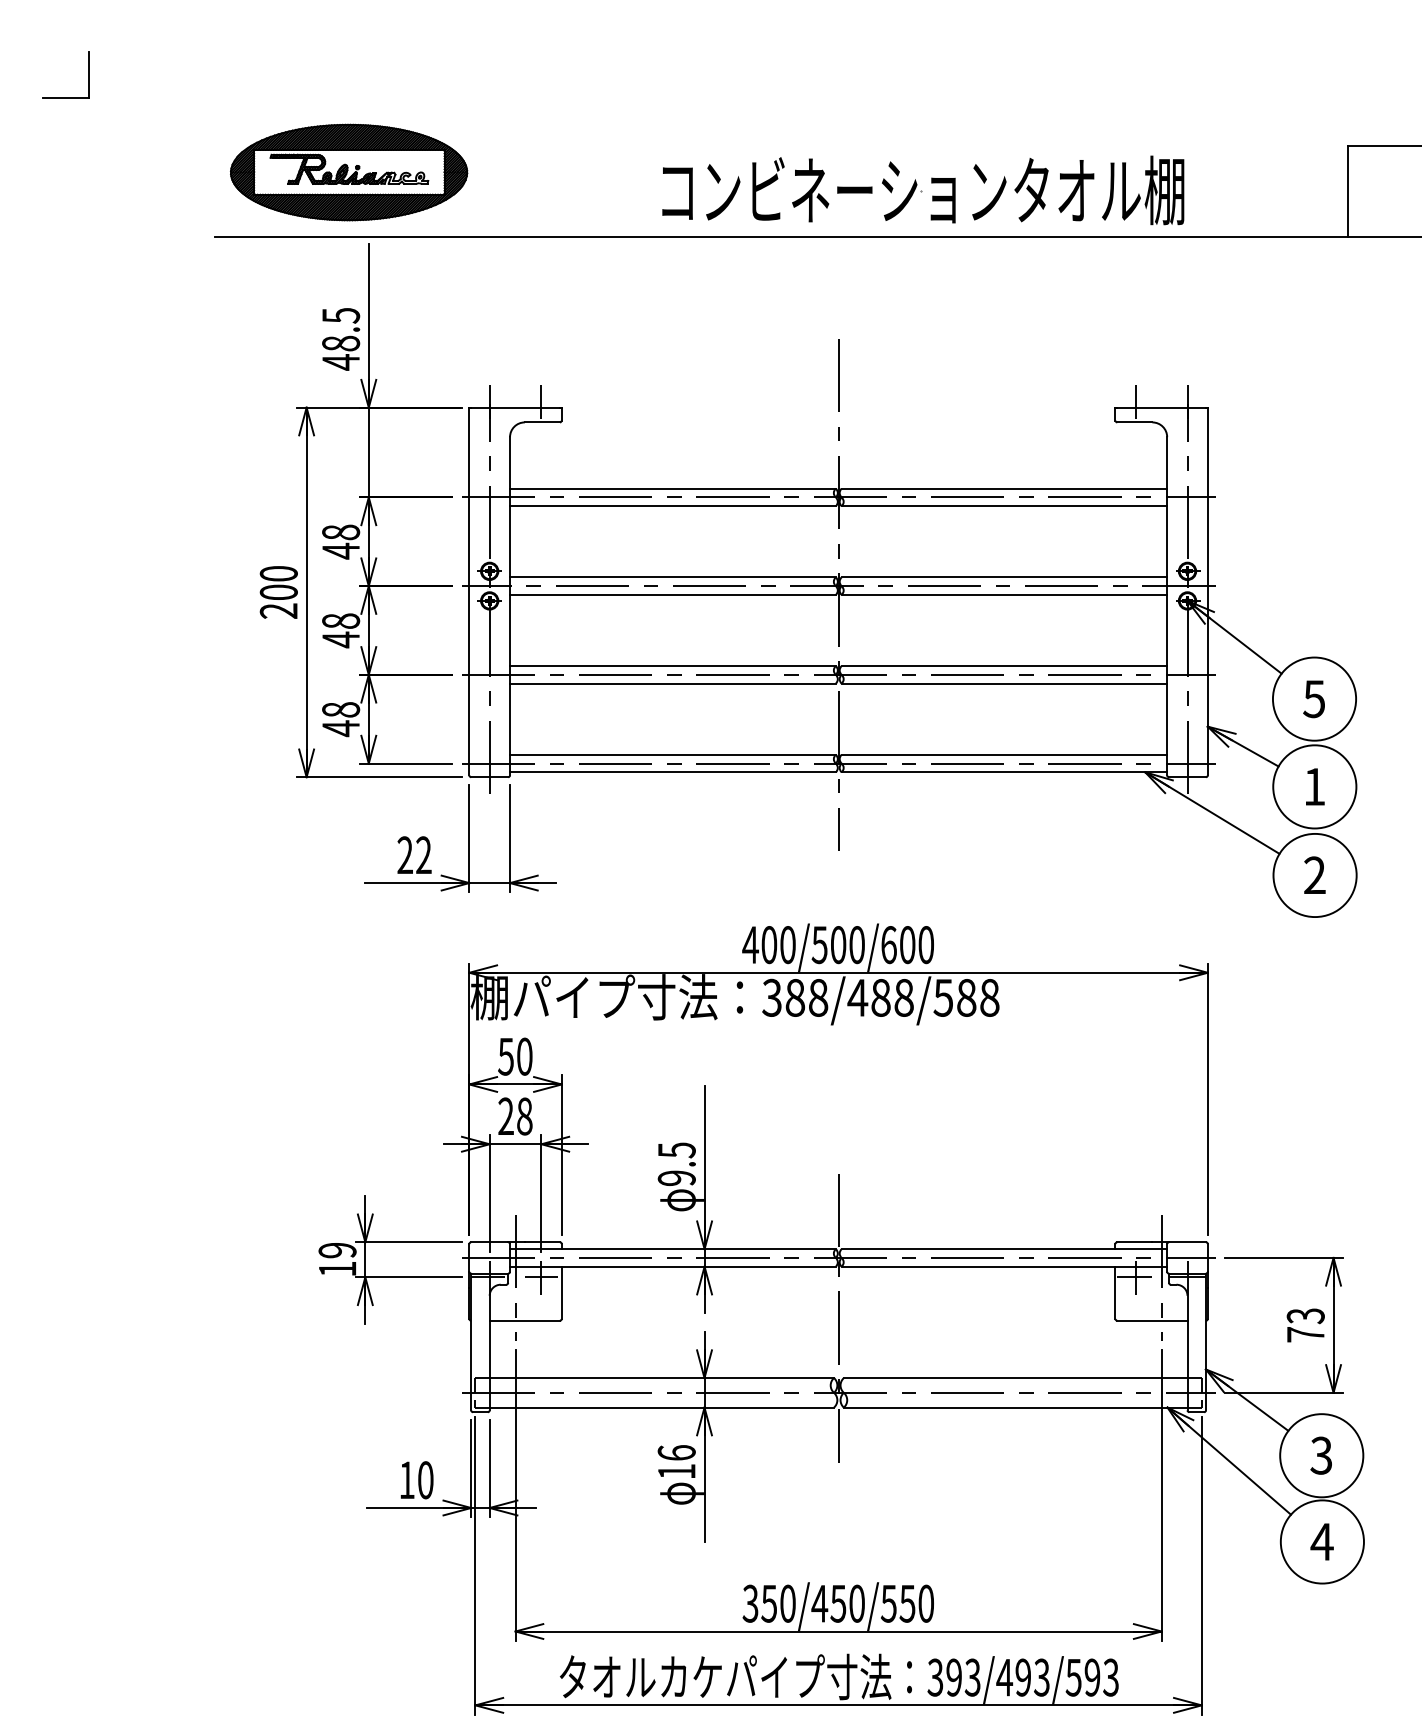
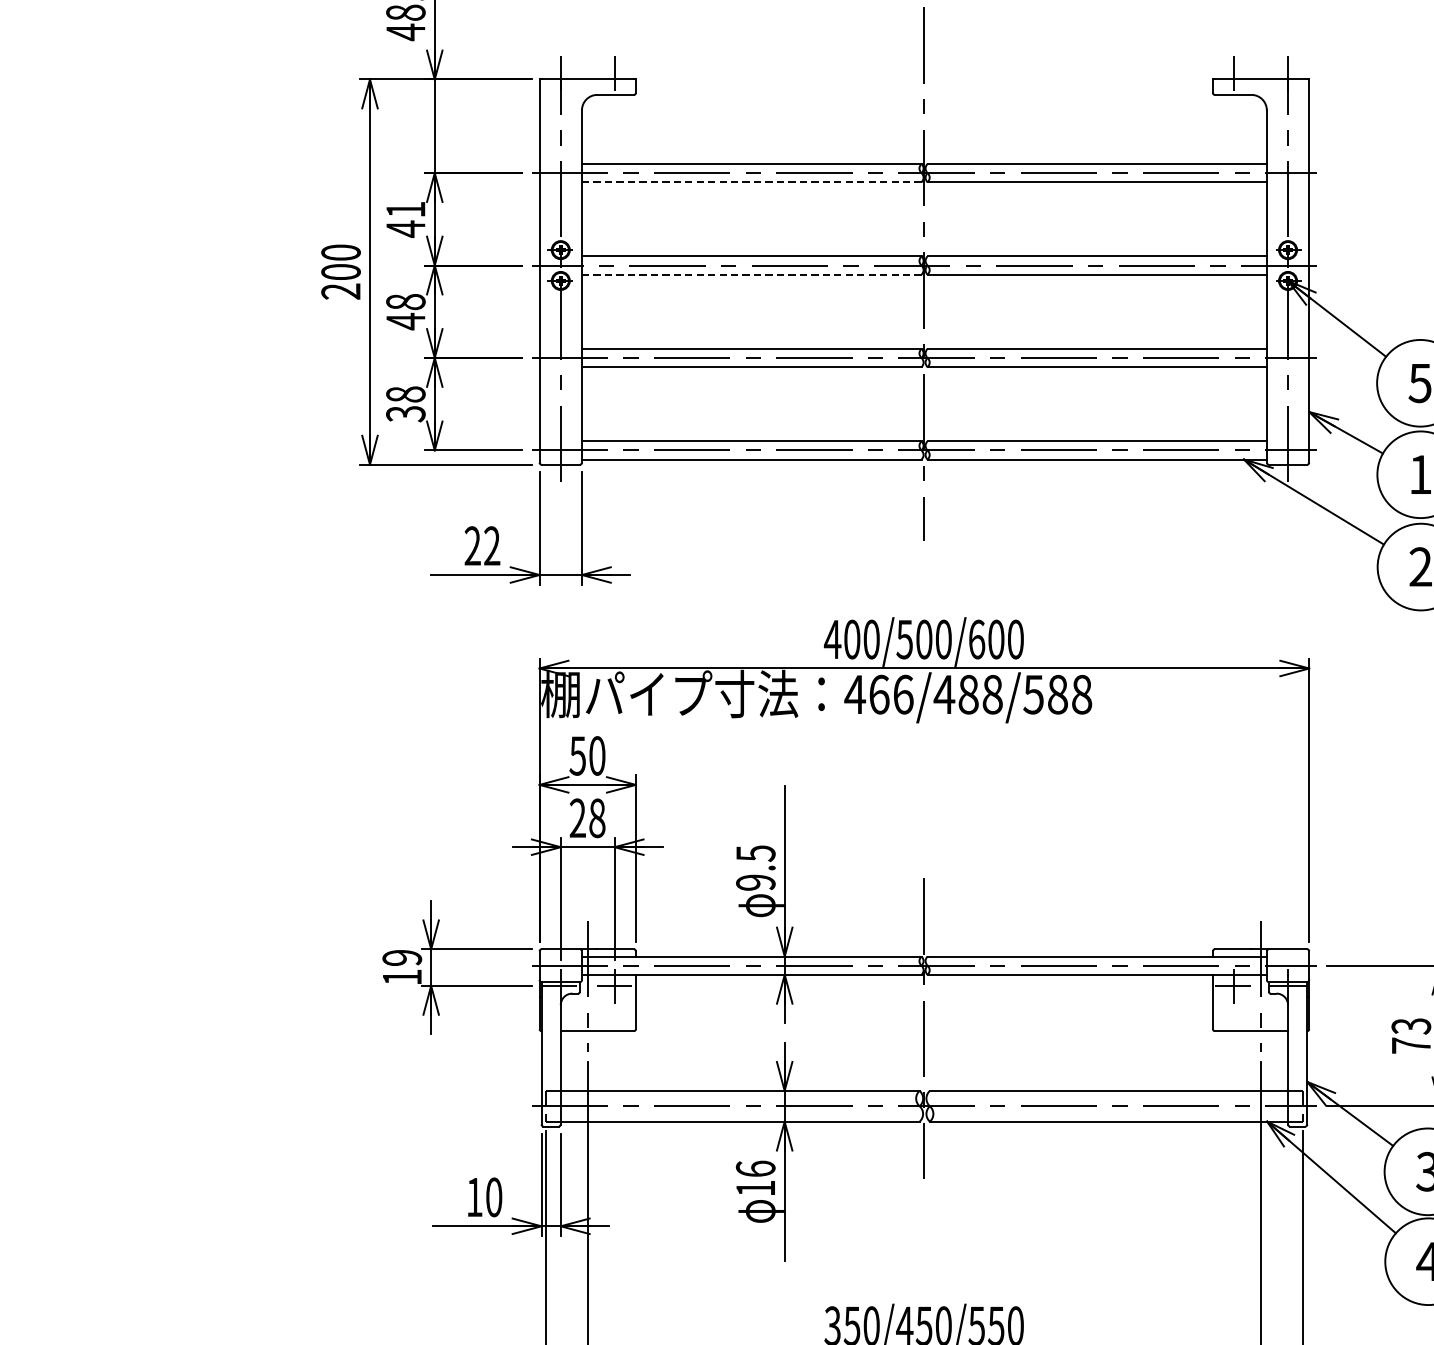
line: (672, 506) -> (751, 182), solid -> dashed
text: (341, 532) -> (406, 209), 48 -> 41
line: (672, 594) -> (751, 274), solid -> dashed
text: (341, 728) -> (406, 413), 48 -> 38
text: (794, 997) -> (878, 694), 388/488/588 -> 466/488/588

